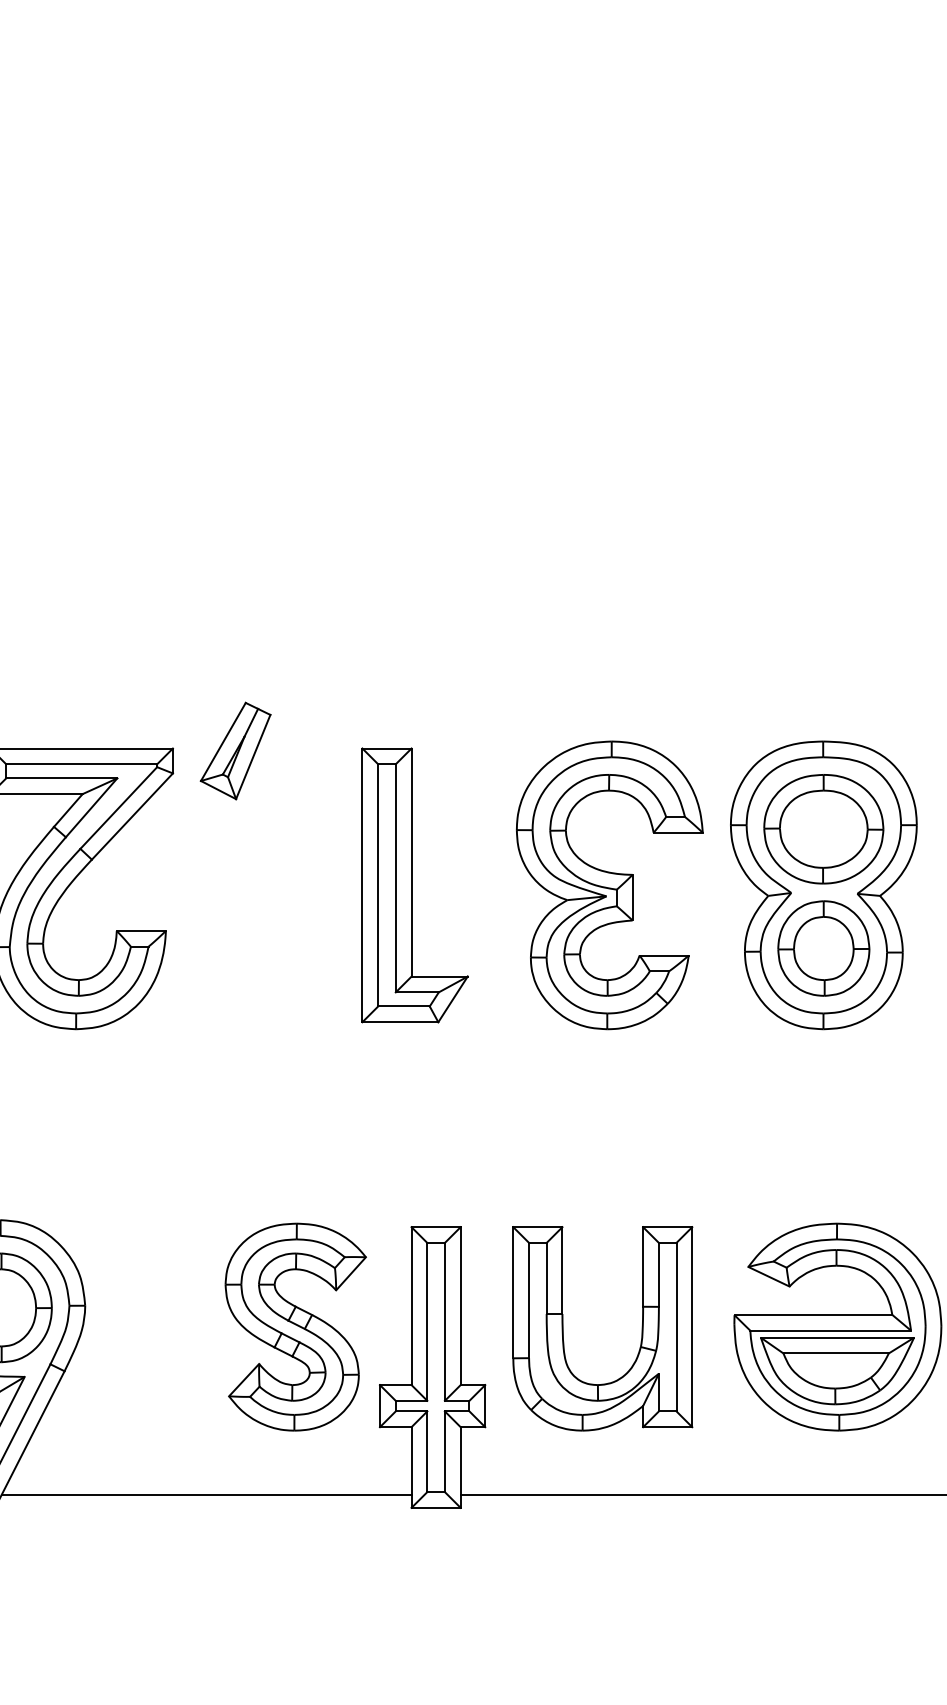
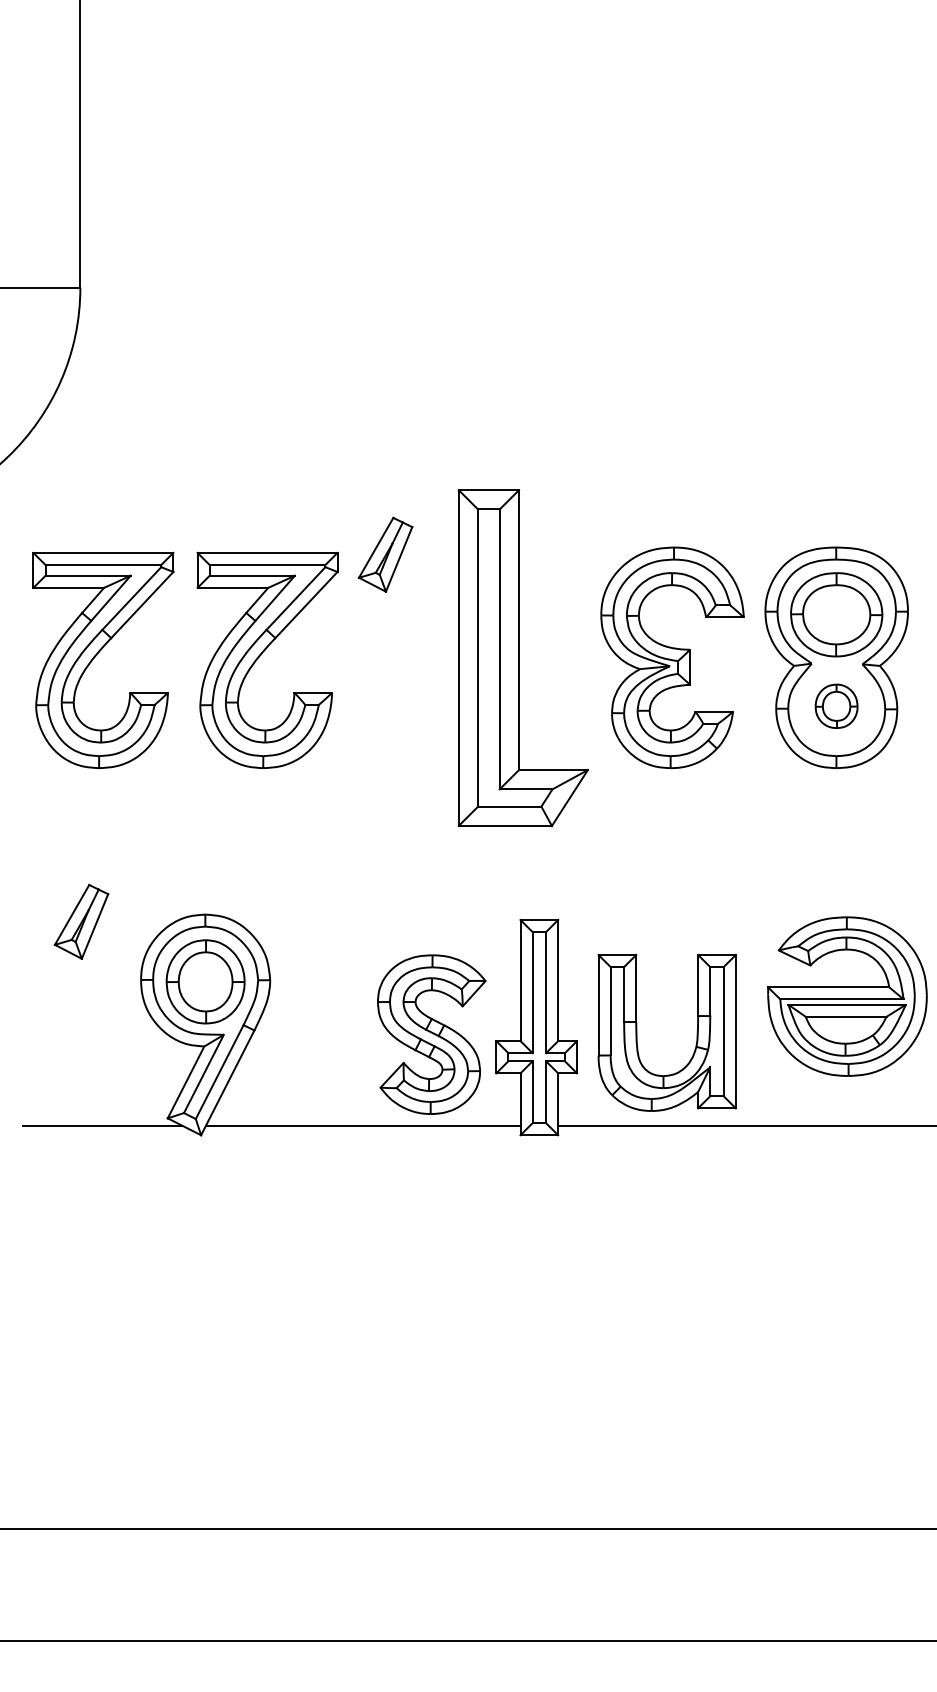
part: (414, 884) -> (522, 657), size x1.6
part: (823, 948) -> (836, 706), size x0.6
part: (295, 1326) -> (431, 1034), moved
part: (564, 1328) -> (637, 1032), moved

